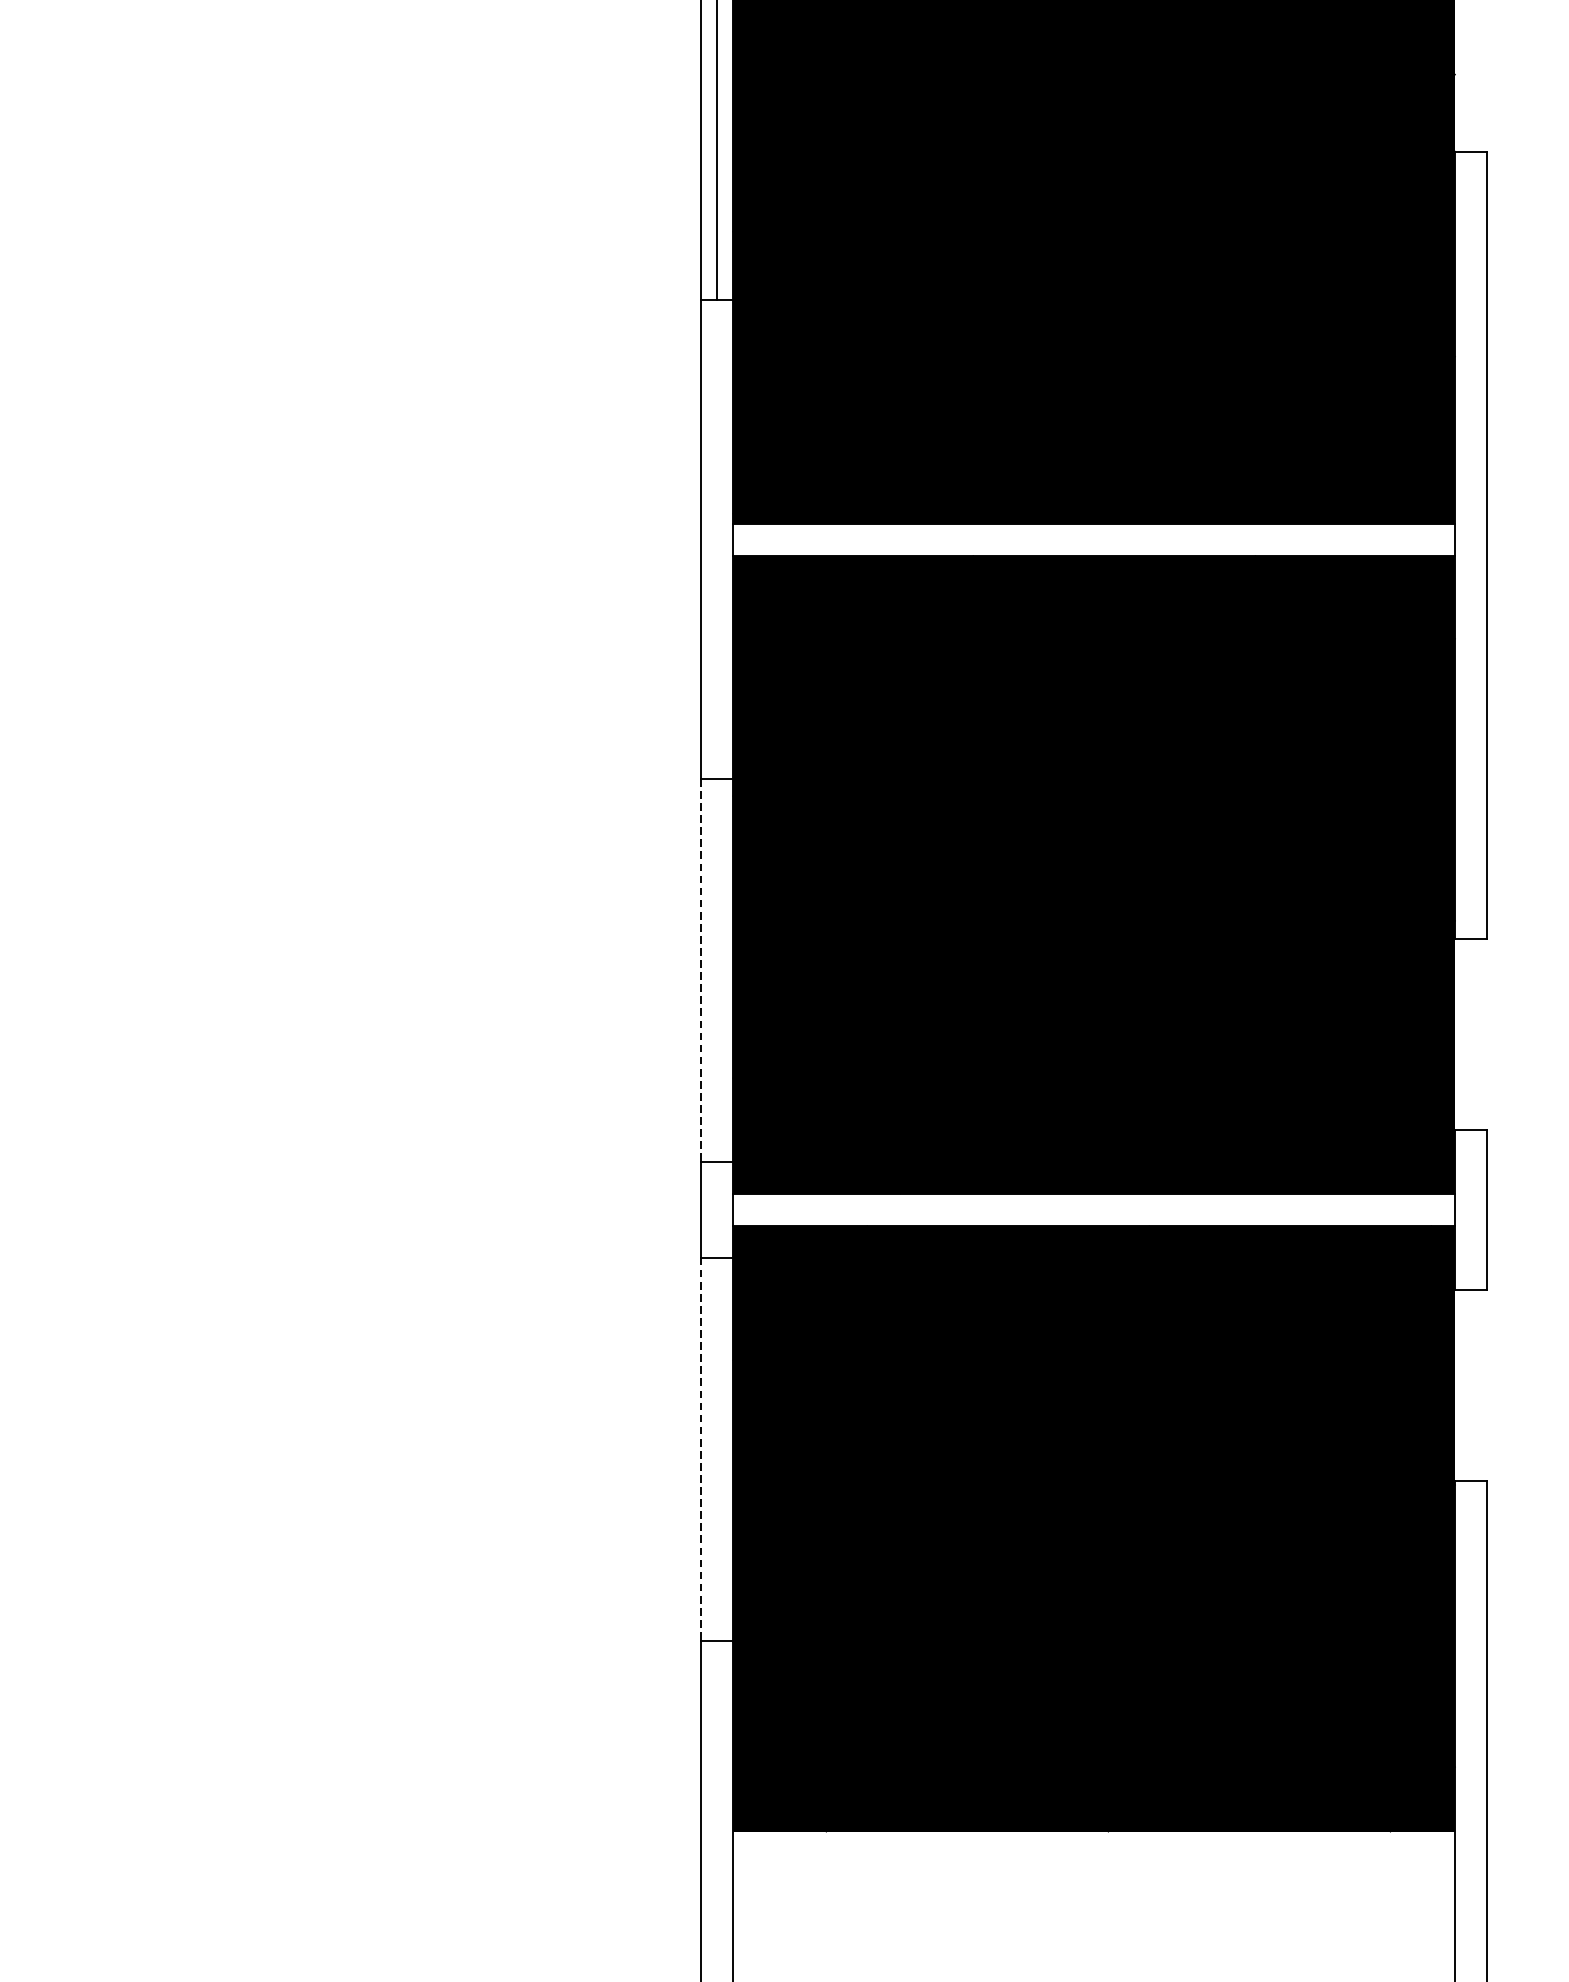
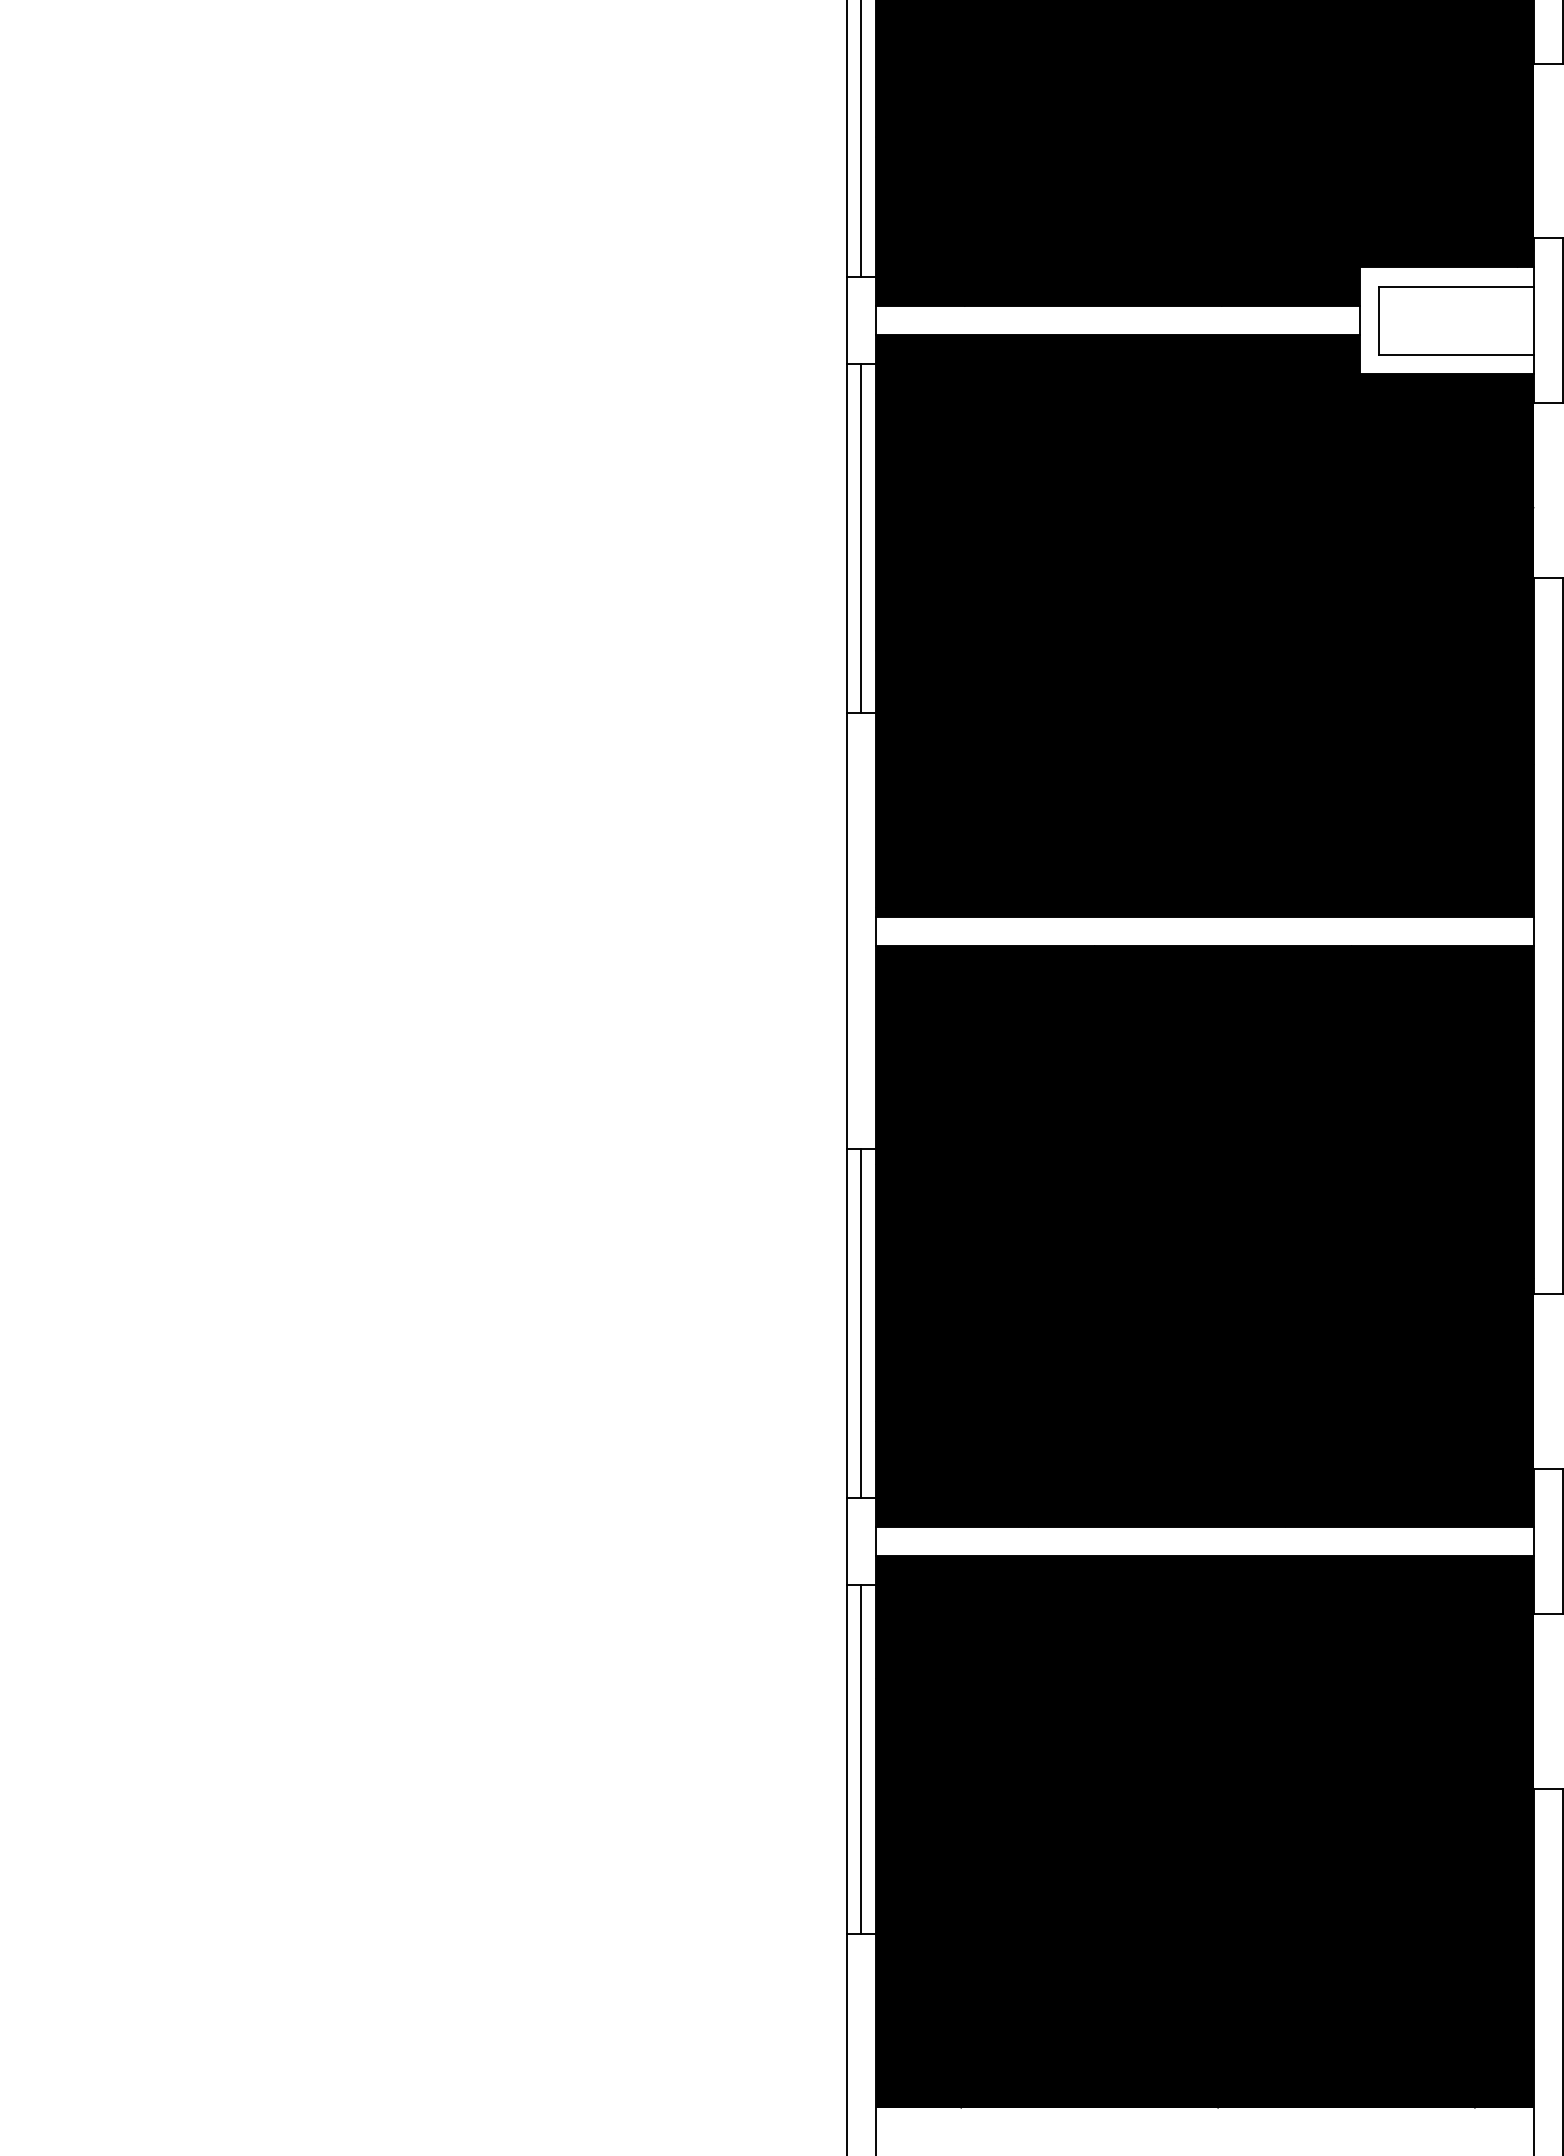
line: (717, 970) -> (861, 1323), added
line: (700, 971) -> (846, 1324), dashed -> solid
line: (700, 1449) -> (846, 1759), dashed -> solid
line: (717, 1449) -> (861, 1759), added

